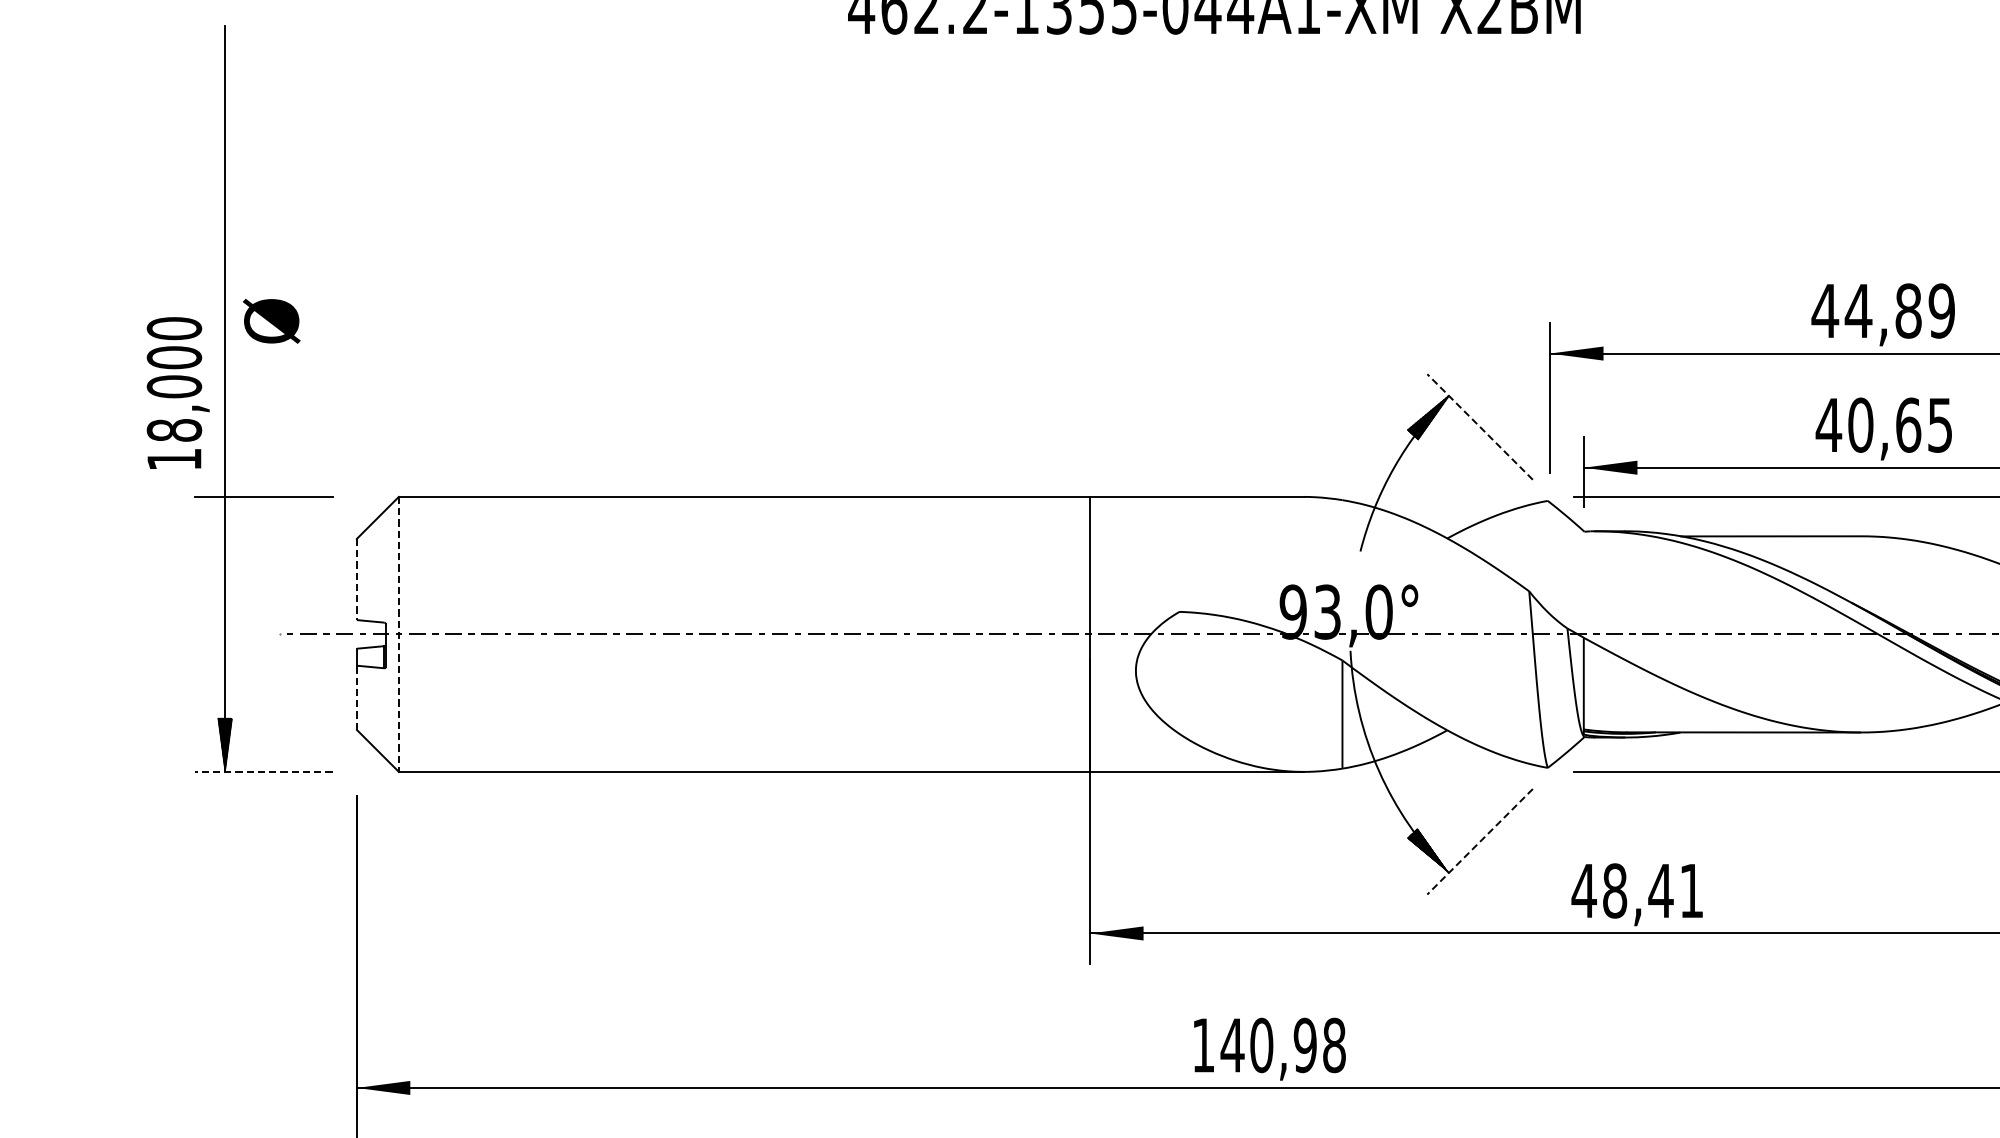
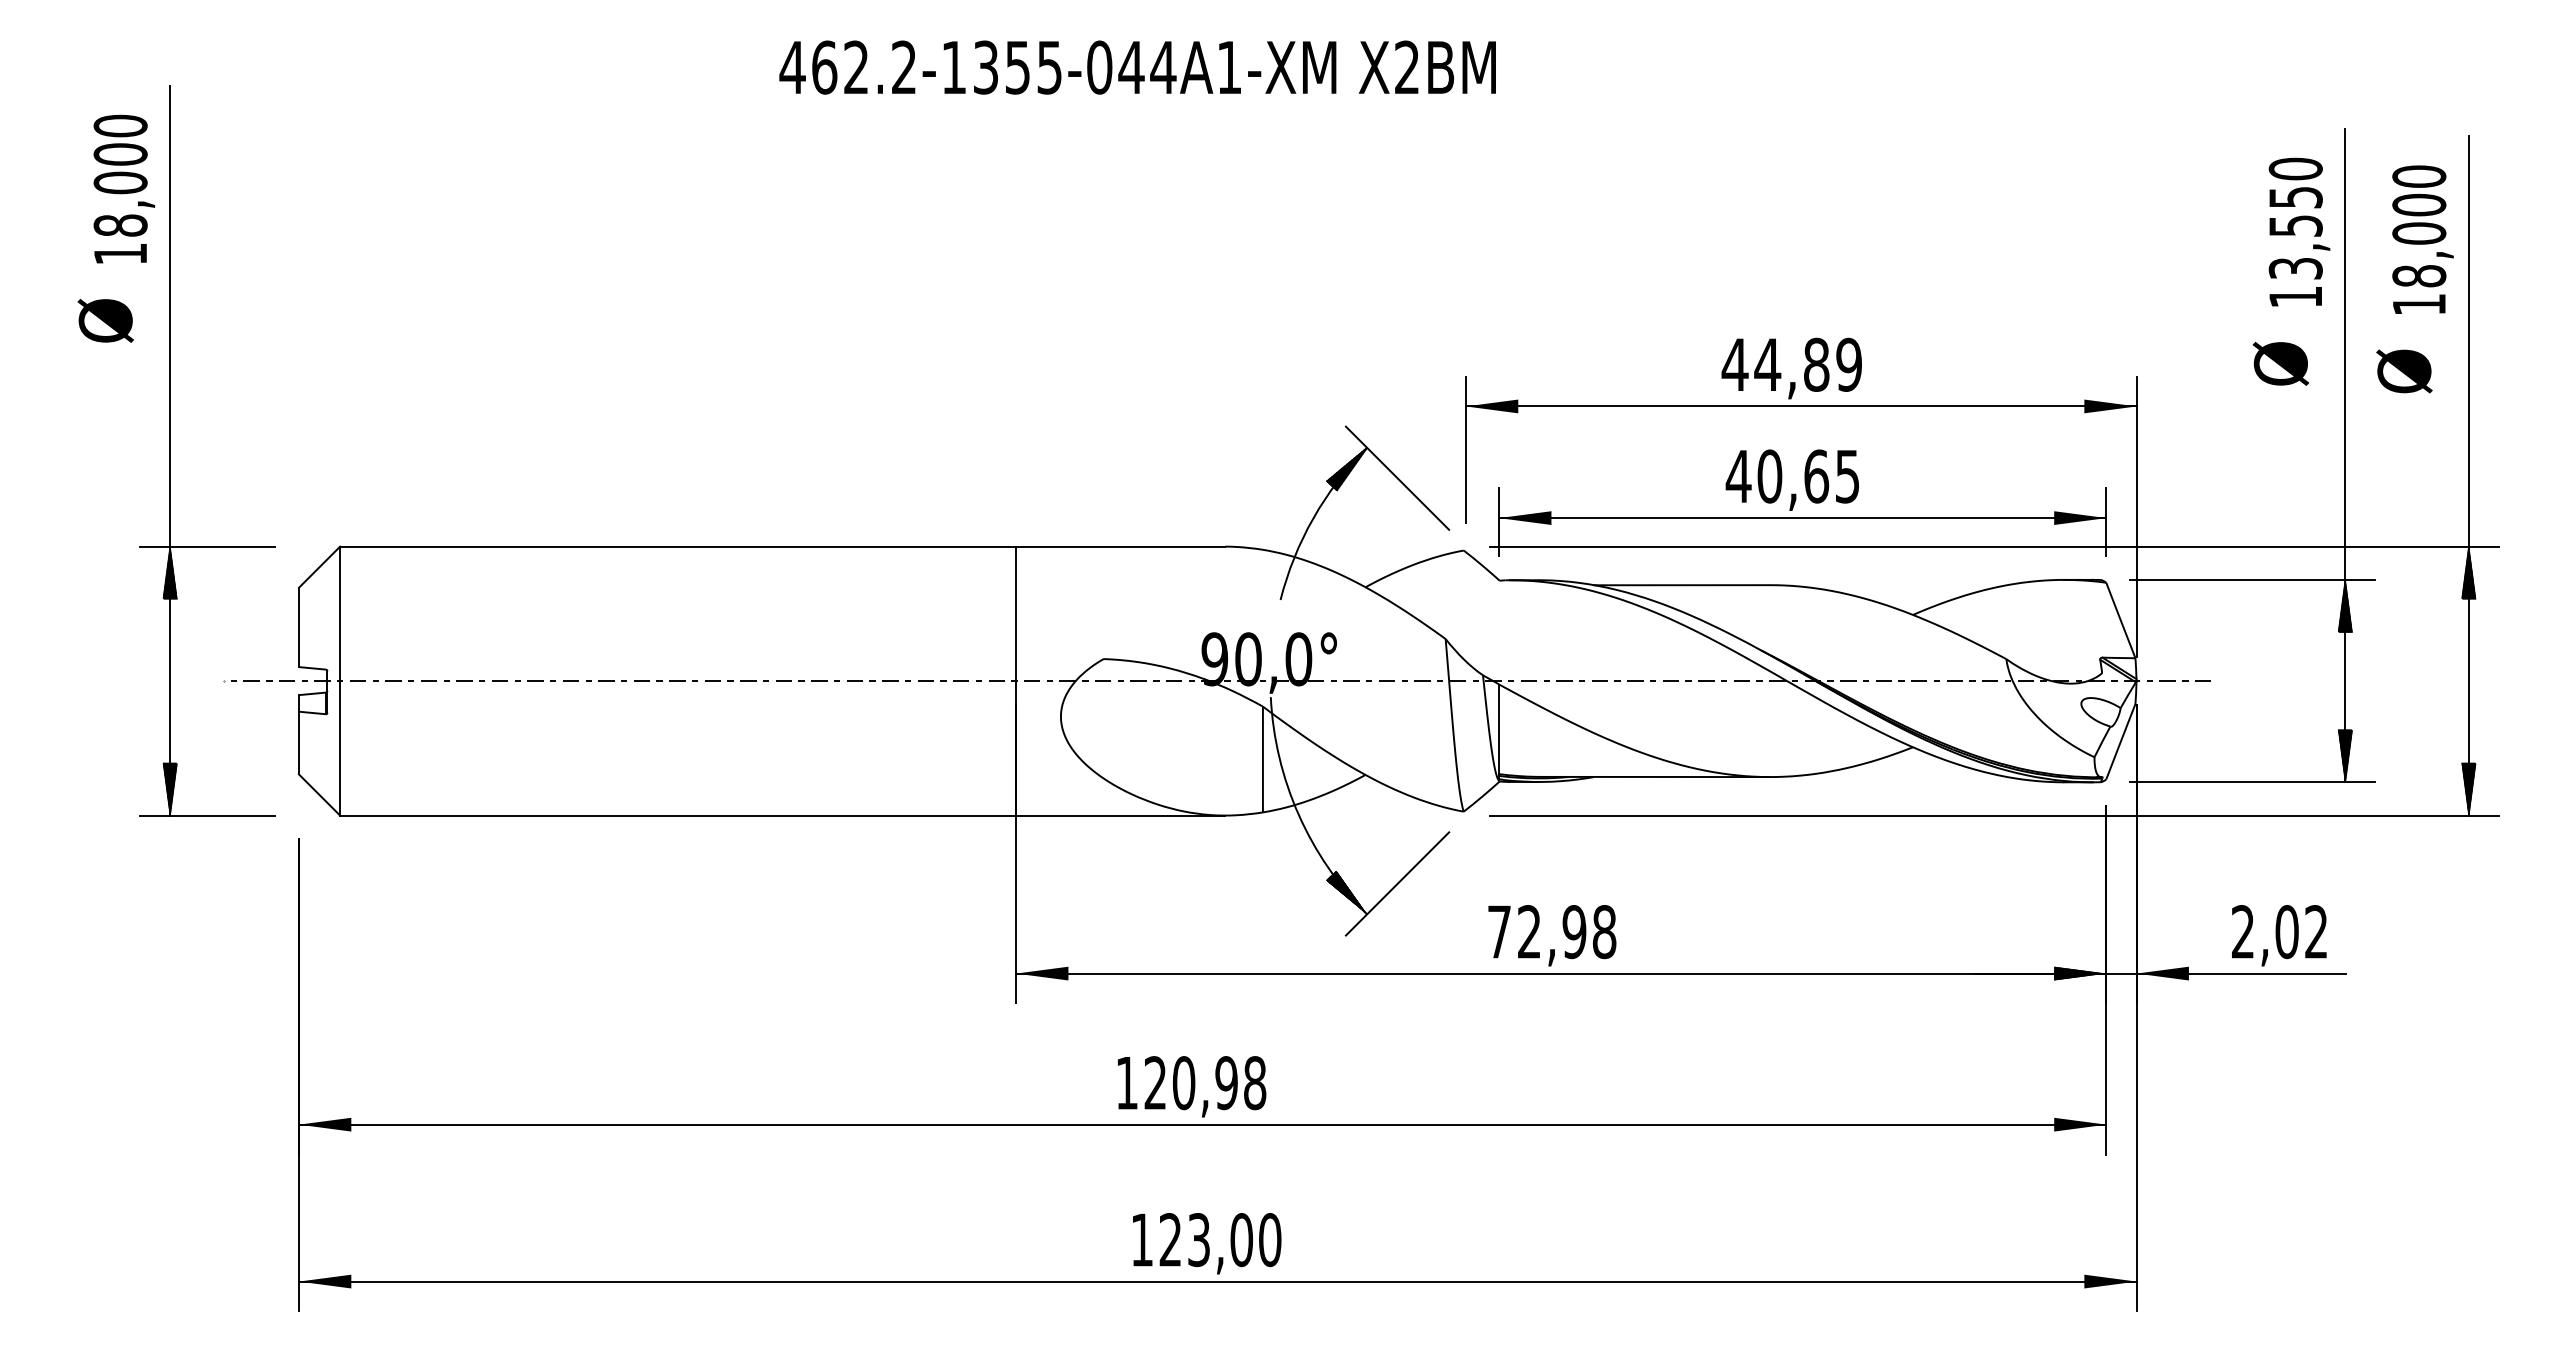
text: (271, 320) -> (105, 320), moved
text: (178, 392) -> (124, 188), moved
line: (1480, 427) -> (1397, 478), dashed -> solid
hatch: (225, 523) -> (170, 572), added
line: (357, 579) -> (299, 627), dashed -> solid
text: (1327, 612) -> (1248, 659), 93,0° -> 90,0°
line: (399, 634) -> (340, 681), dashed -> solid
line: (357, 697) -> (299, 742), dashed -> solid
line: (263, 771) -> (207, 815), dashed -> solid
line: (1480, 841) -> (1397, 883), dashed -> solid
text: (1637, 891) -> (1551, 932), 48,41 -> 72,98
text: (1232, 1044) -> (1155, 1082), 140,98 -> 120,98

